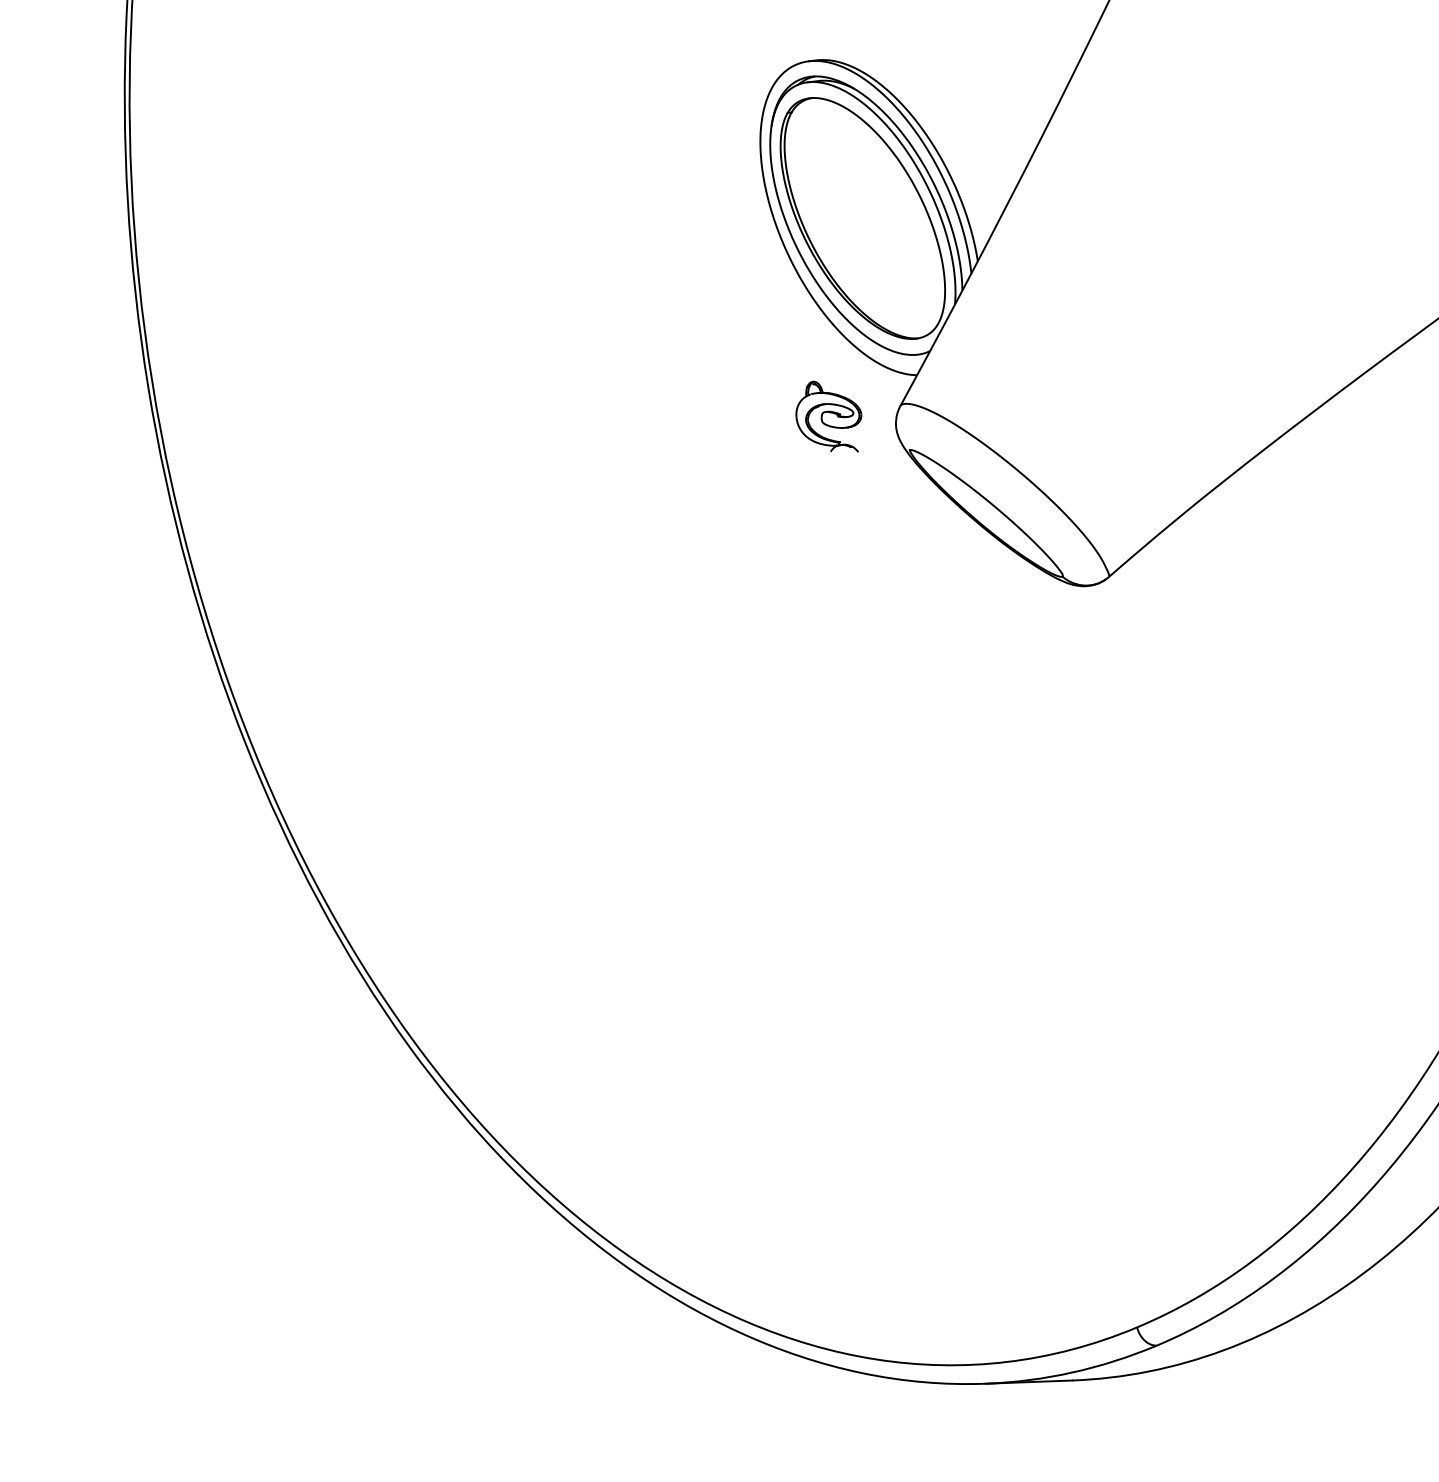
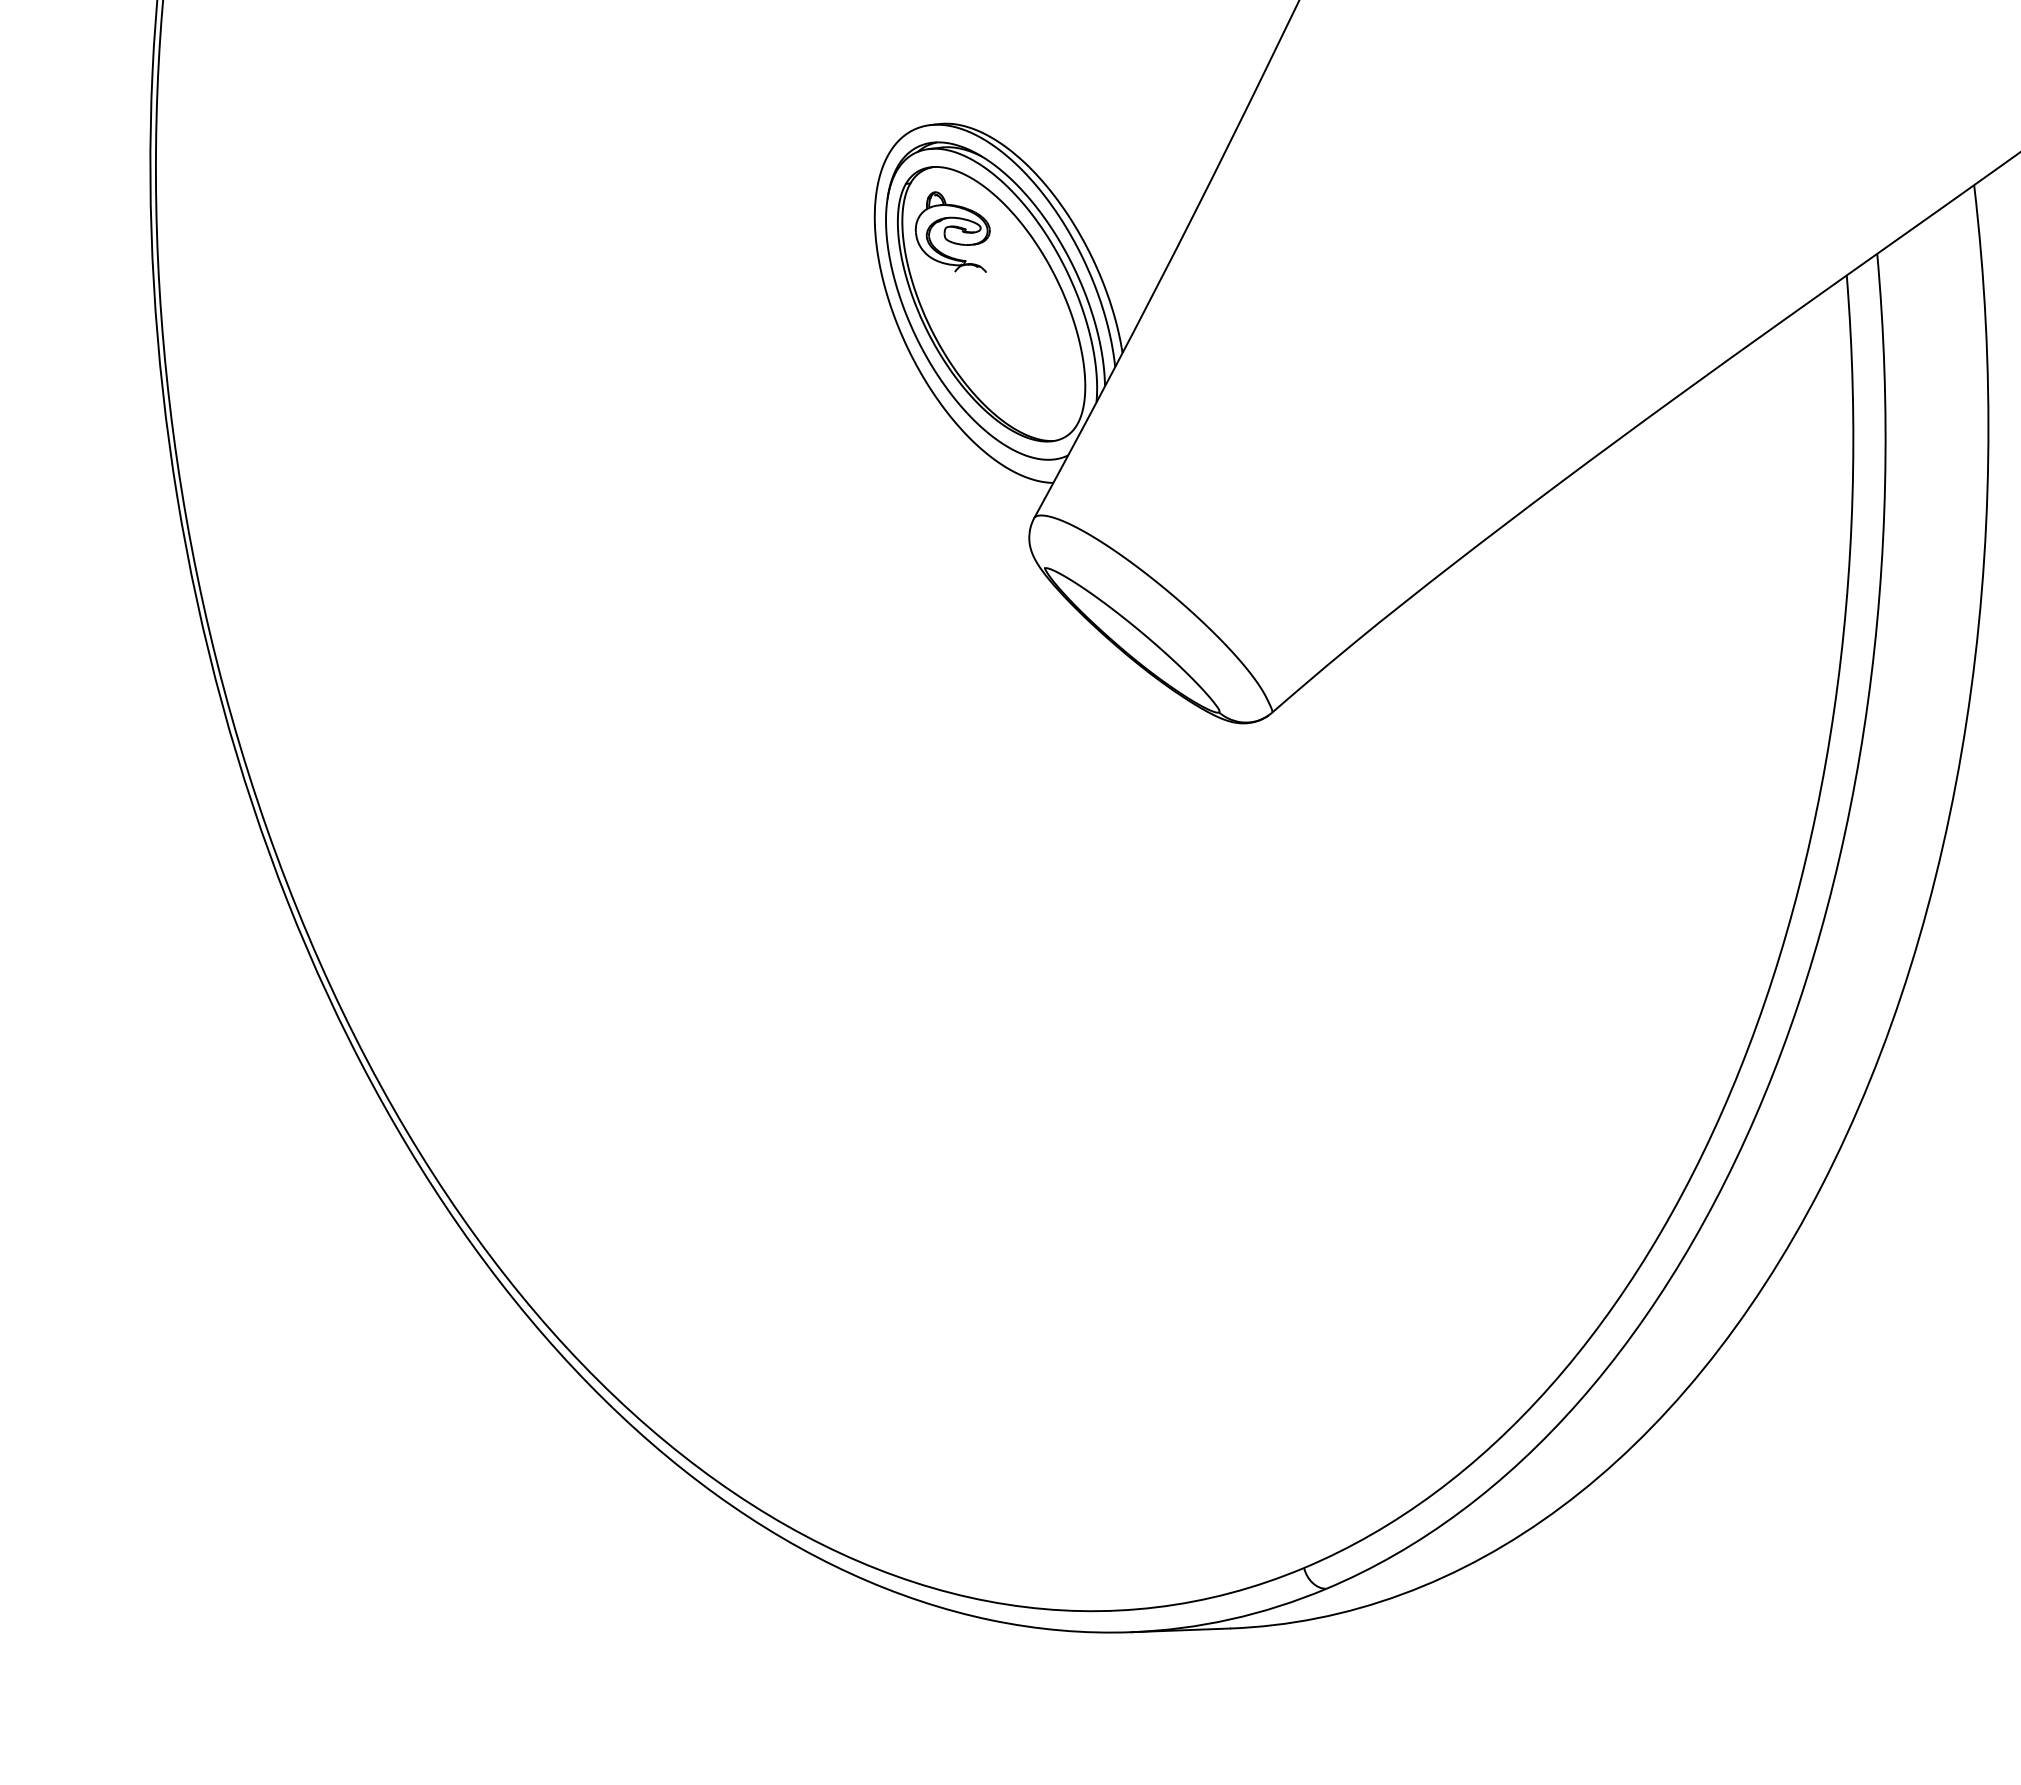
part: (828, 416) -> (952, 231), moved

